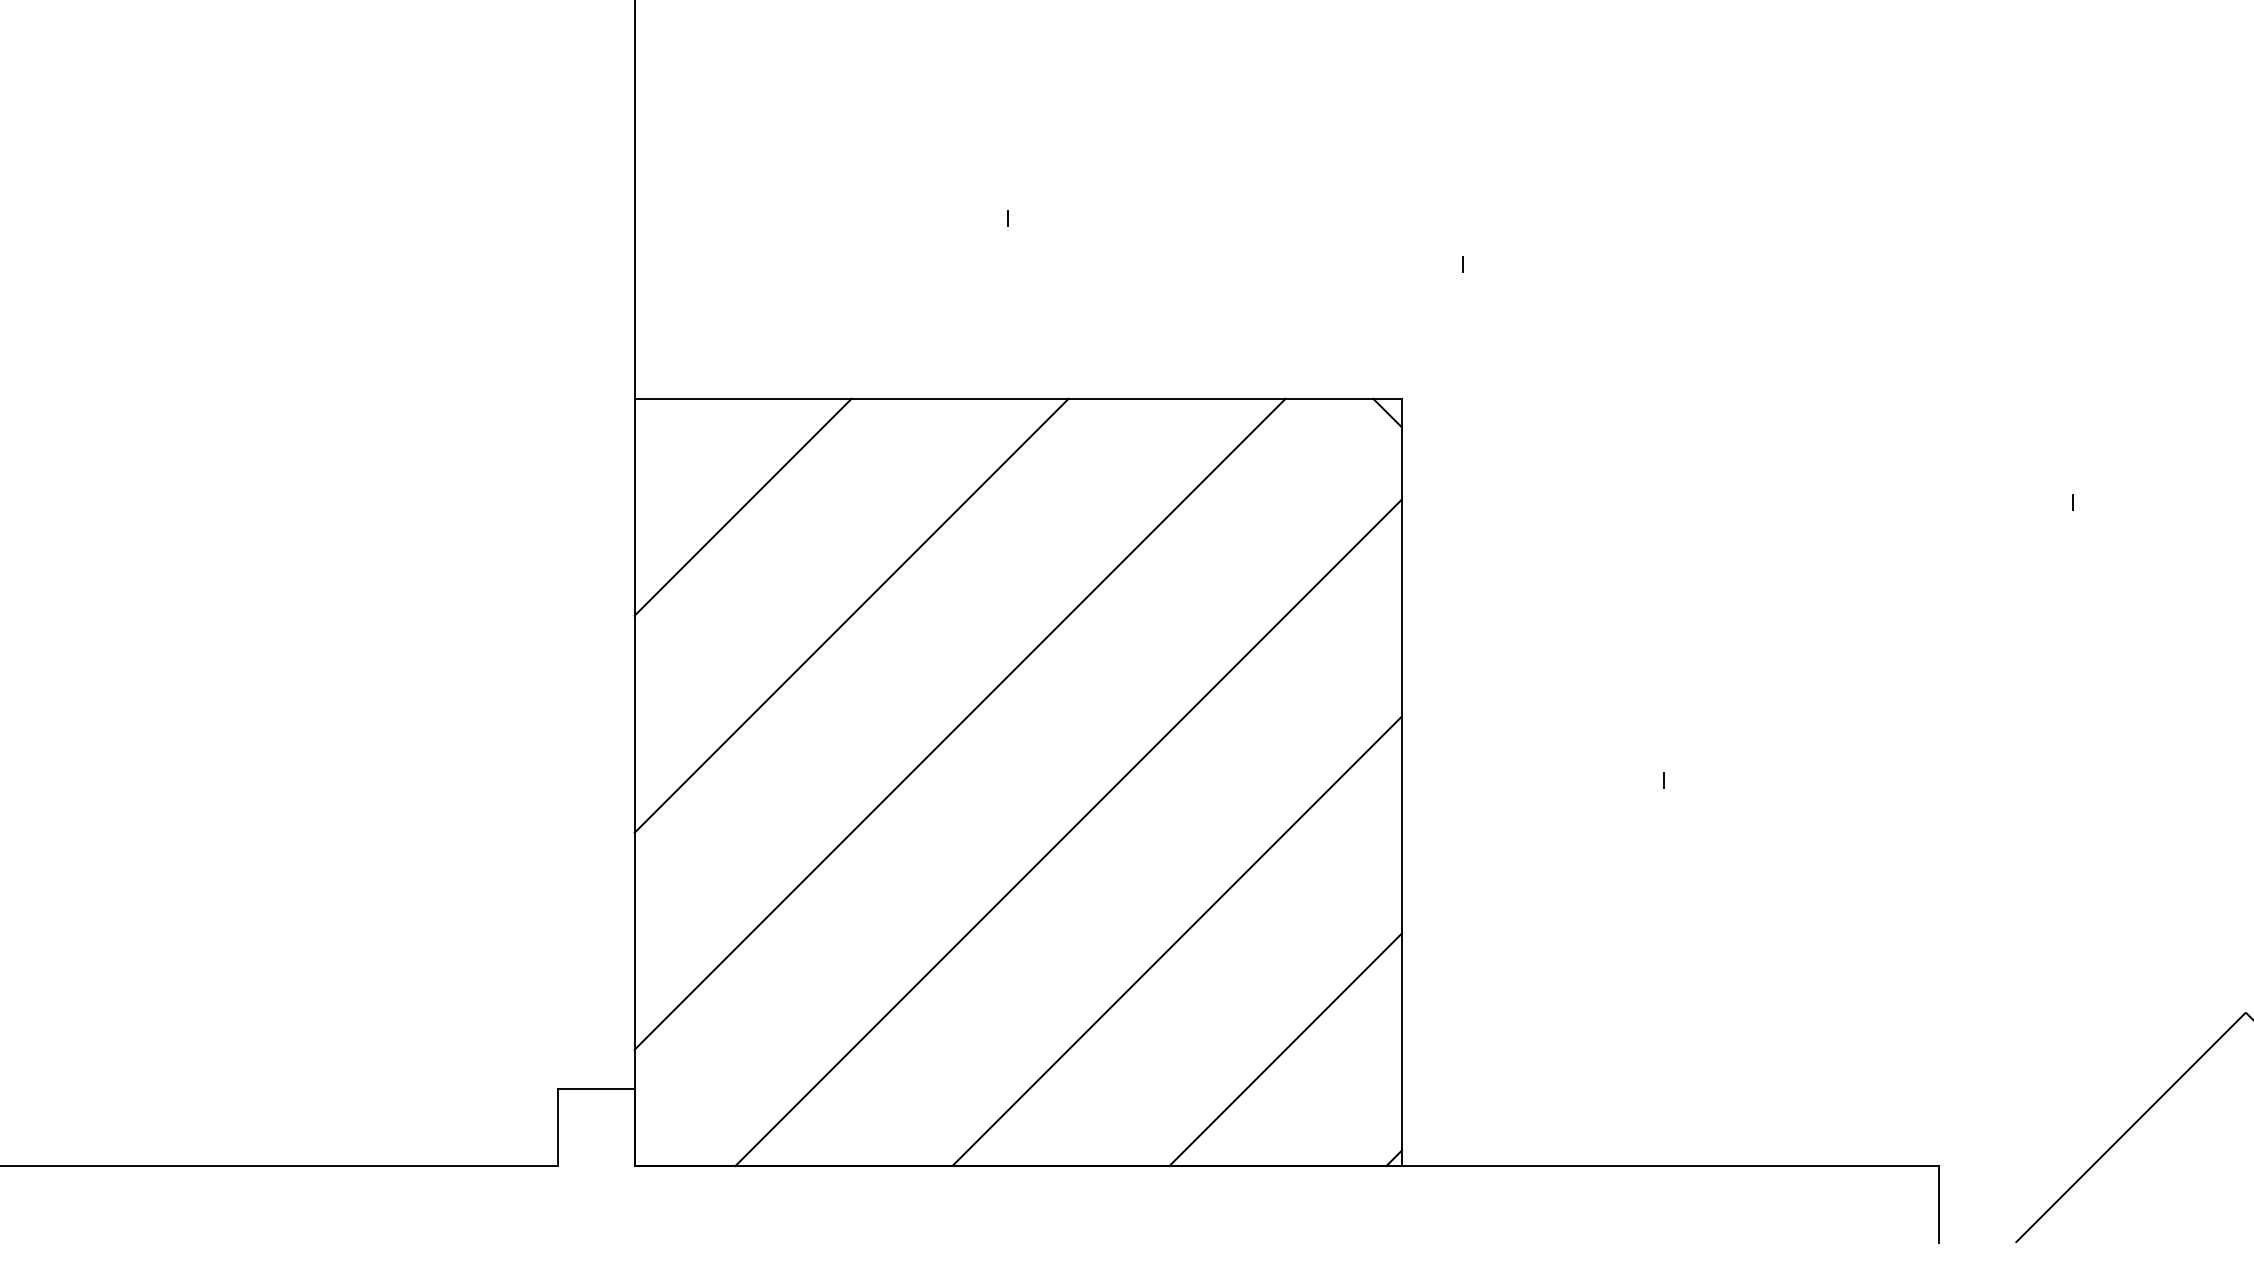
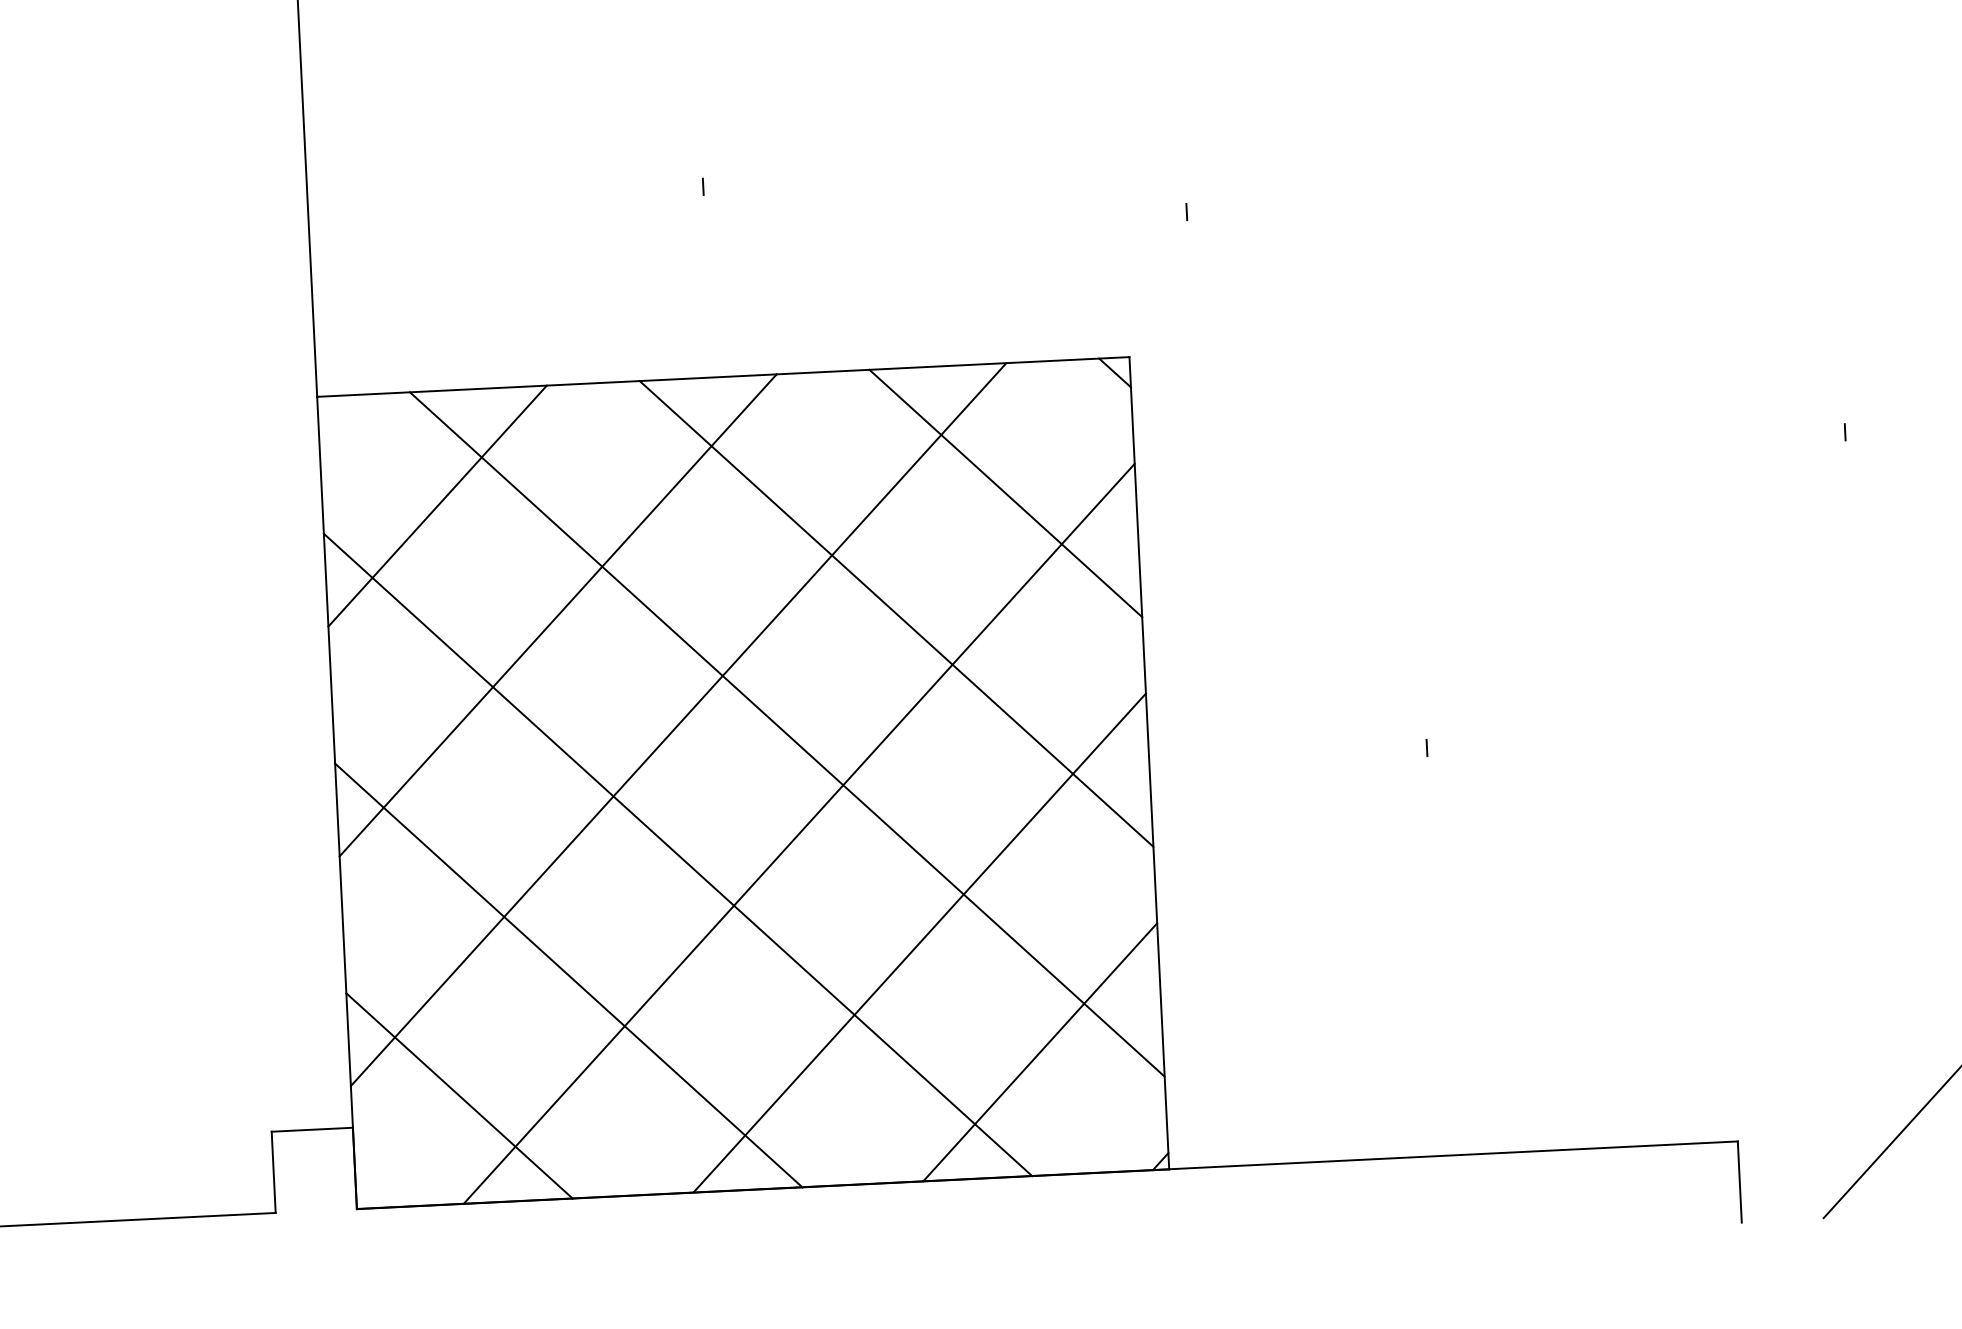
line: (1278, 521) -> (1005, 493), added
line: (1170, 629) -> (896, 613), added
line: (1061, 738) -> (786, 734), added
line: (953, 847) -> (678, 855), added
line: (844, 955) -> (568, 975), added
line: (736, 1064) -> (459, 1096), added

